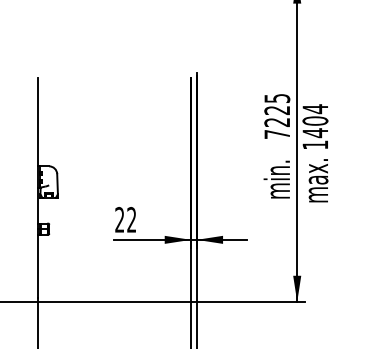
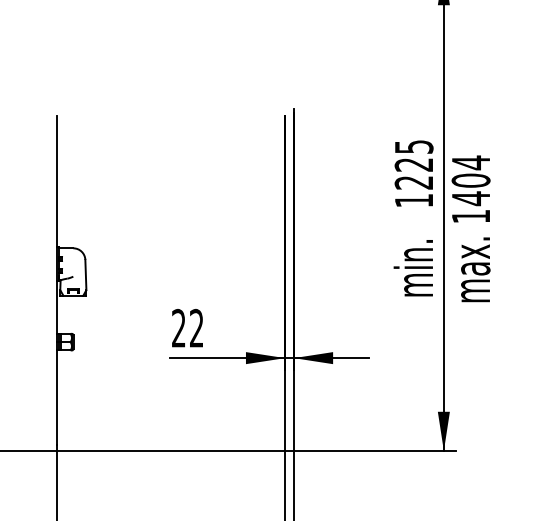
text: (276, 134) -> (412, 200), 7225 -> 1225

